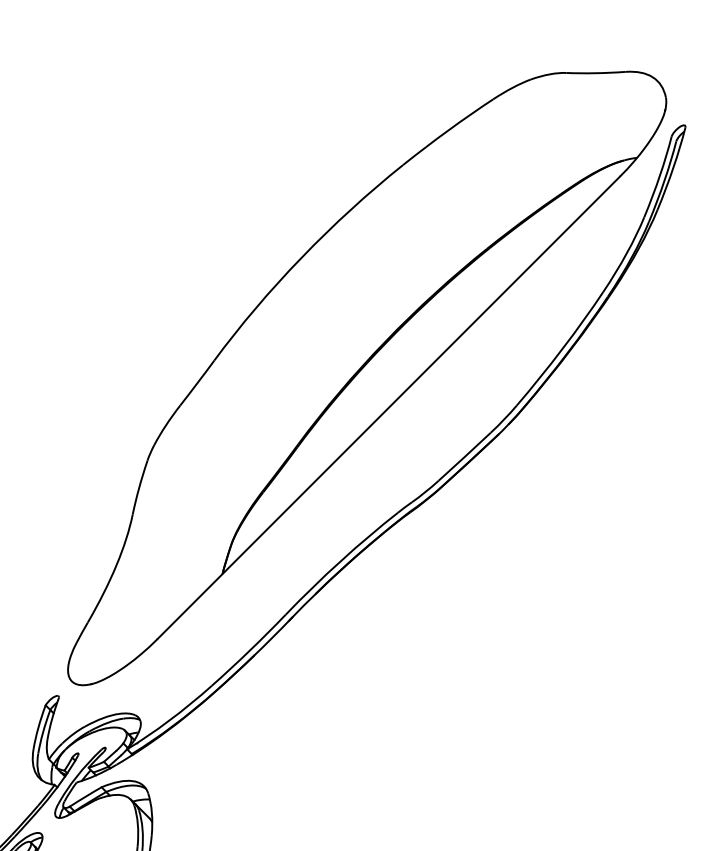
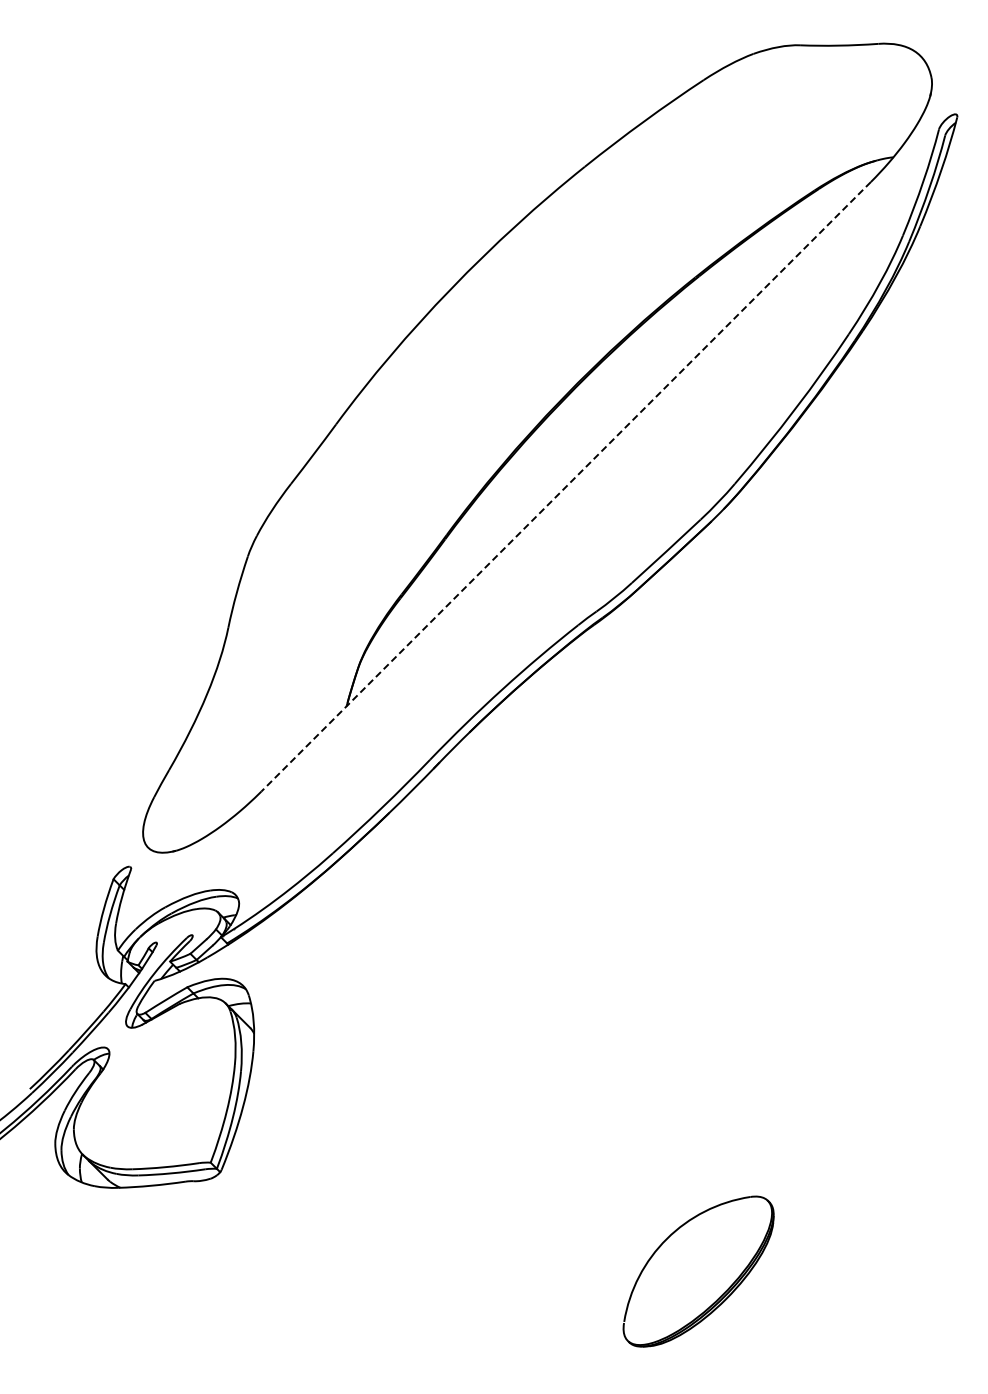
line: (388, 408) -> (565, 487), solid -> dashed

